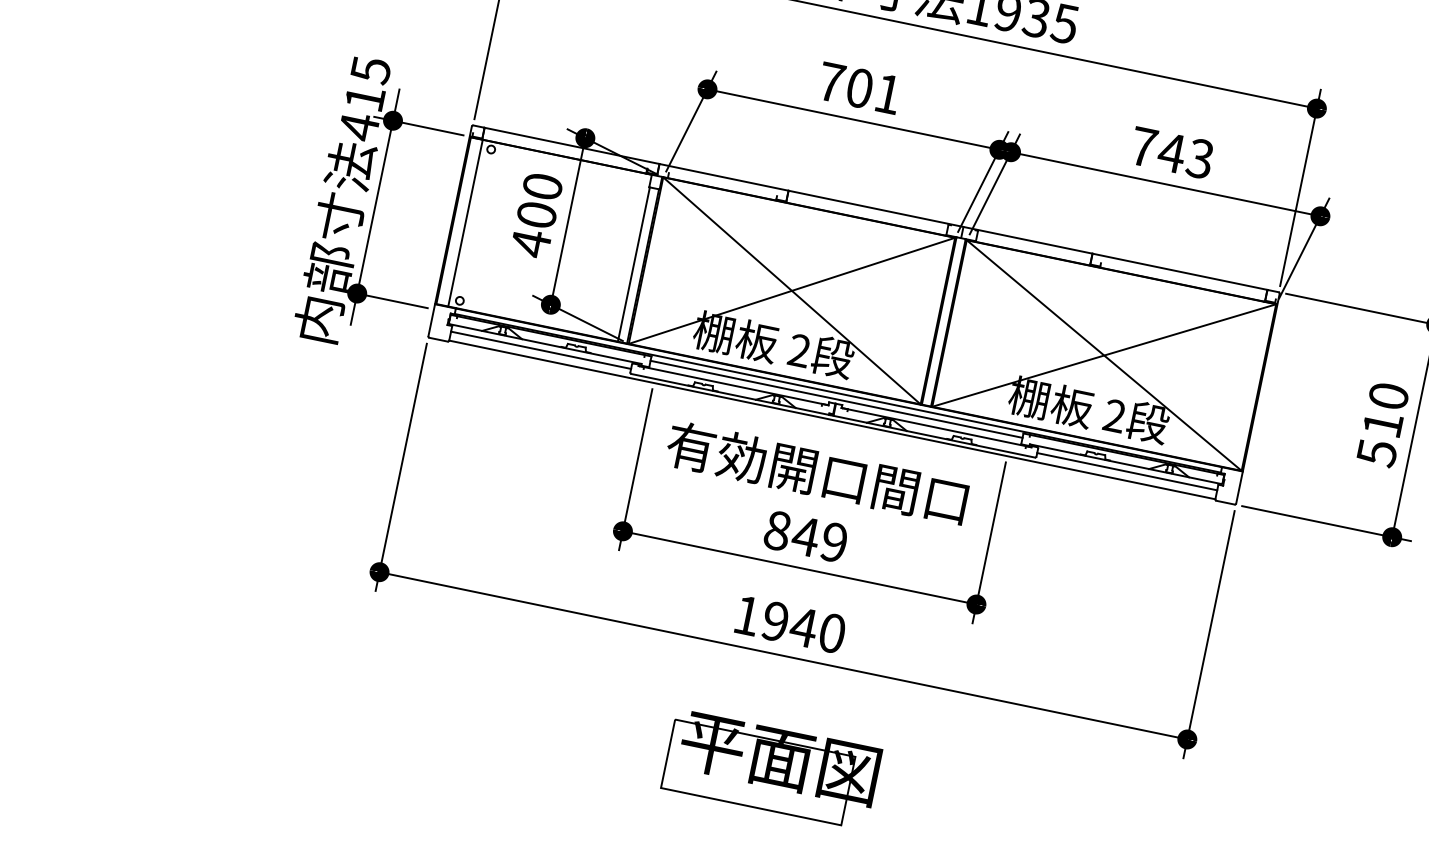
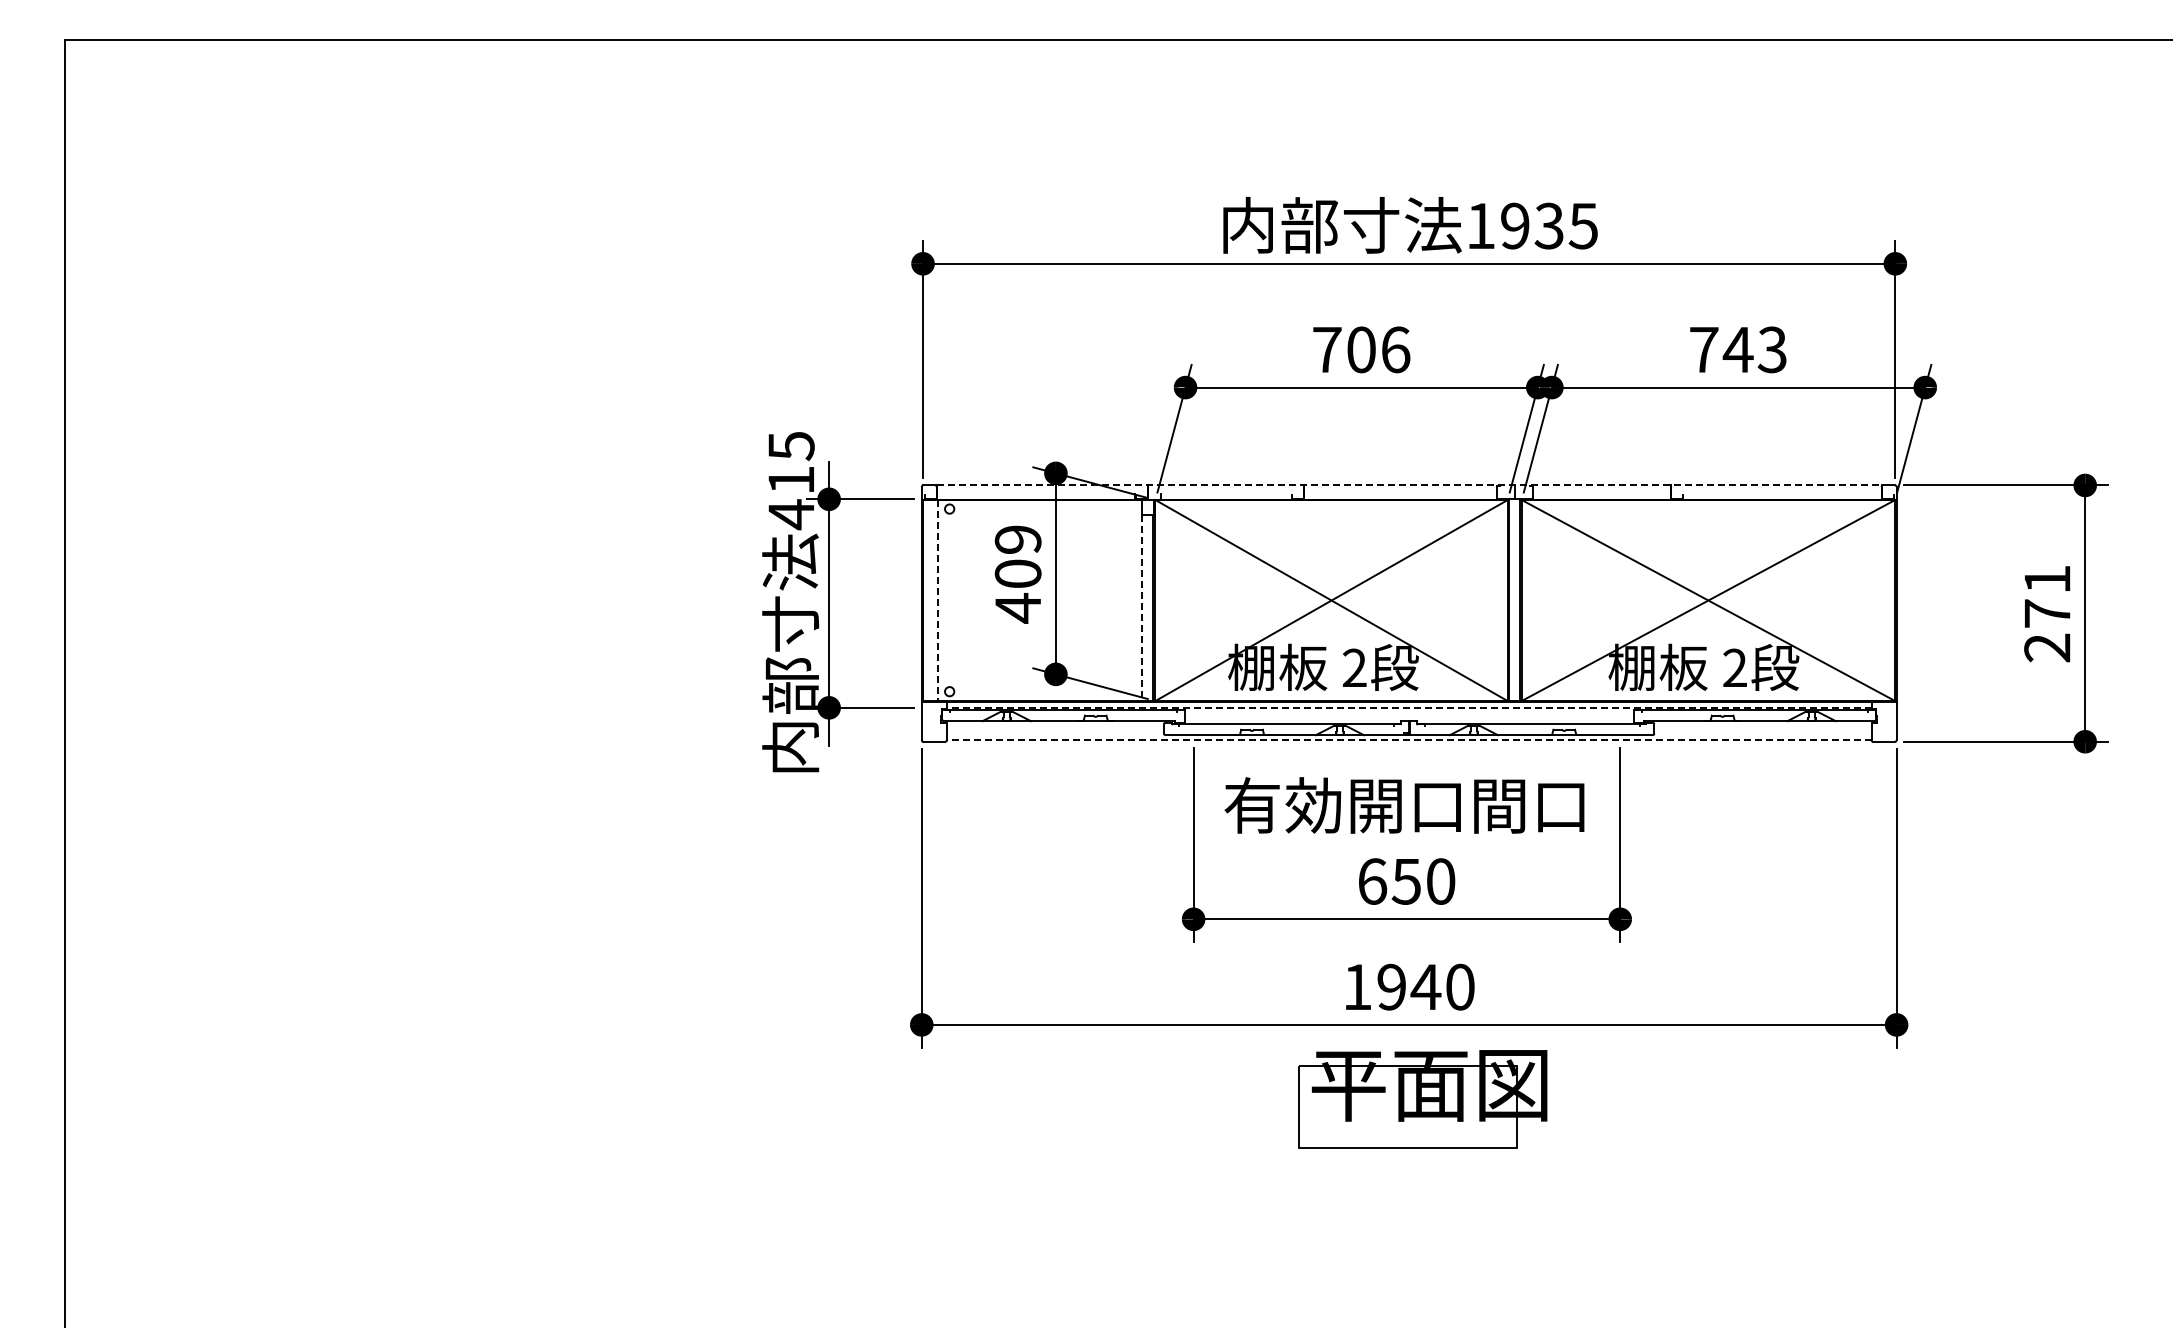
text: (888, 94) -> (1396, 349), 701 -> 706
text: (542, 186) -> (1017, 539), 400 -> 409
line: (876, 208) -> (1409, 485), solid -> dashed
line: (465, 223) -> (937, 600), solid -> dashed
line: (633, 265) -> (1142, 608), solid -> dashed
line: (541, 350) -> (1055, 729), removed
line: (837, 393) -> (1408, 708), solid -> dashed
line: (835, 399) -> (1408, 715), removed
line: (831, 420) -> (1408, 740), solid -> dashed
text: (1382, 424) -> (2047, 613), 510 -> 271
line: (1126, 471) -> (1762, 729), removed
text: (805, 536) -> (1406, 881), 849 -> 650
part: (771, 768) -> (1422, 1099), moved

